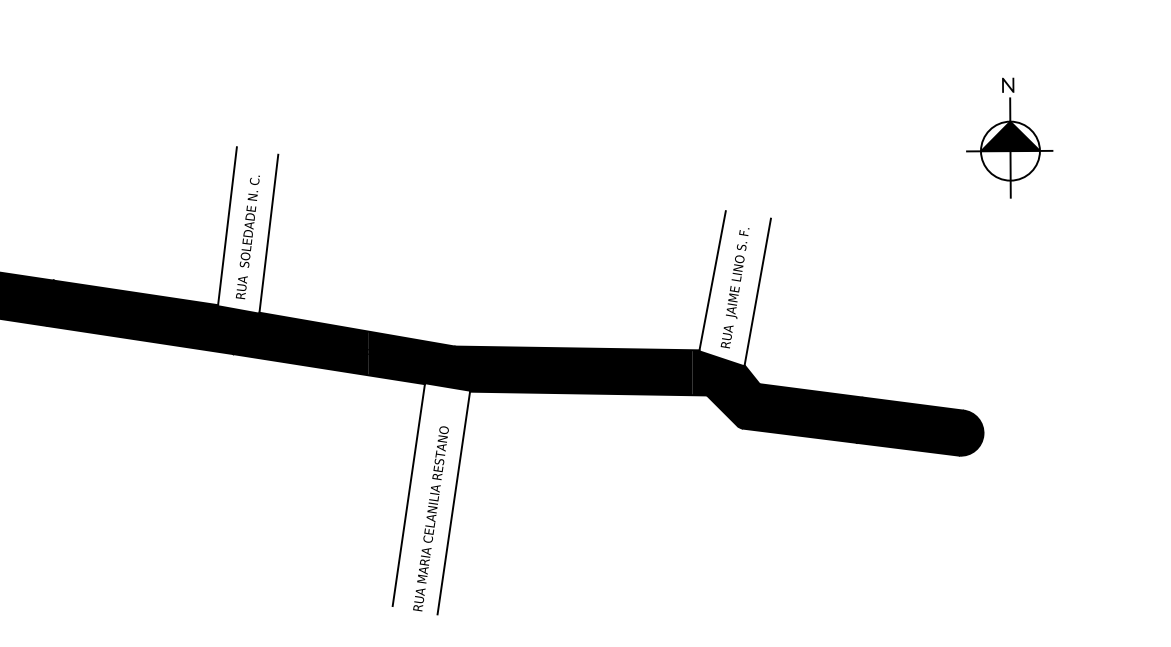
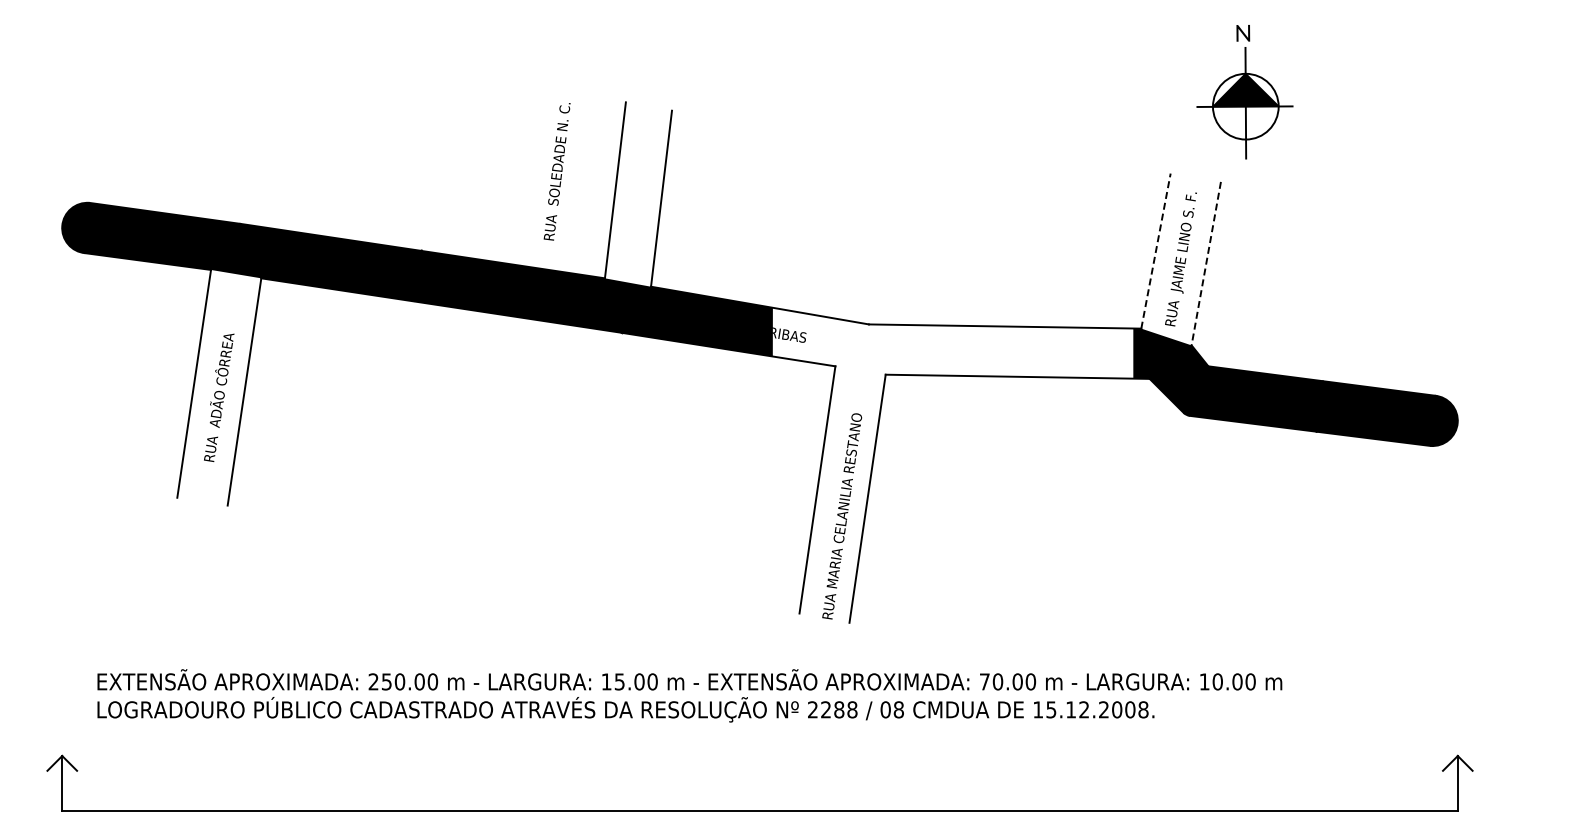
part: (1009, 138) -> (1244, 92), moved
text: (247, 237) -> (556, 171), moved
line: (712, 281) -> (1155, 251), solid -> dashed
line: (757, 292) -> (1206, 264), solid -> dashed
fill: (530, 362) -> (952, 342), removed

